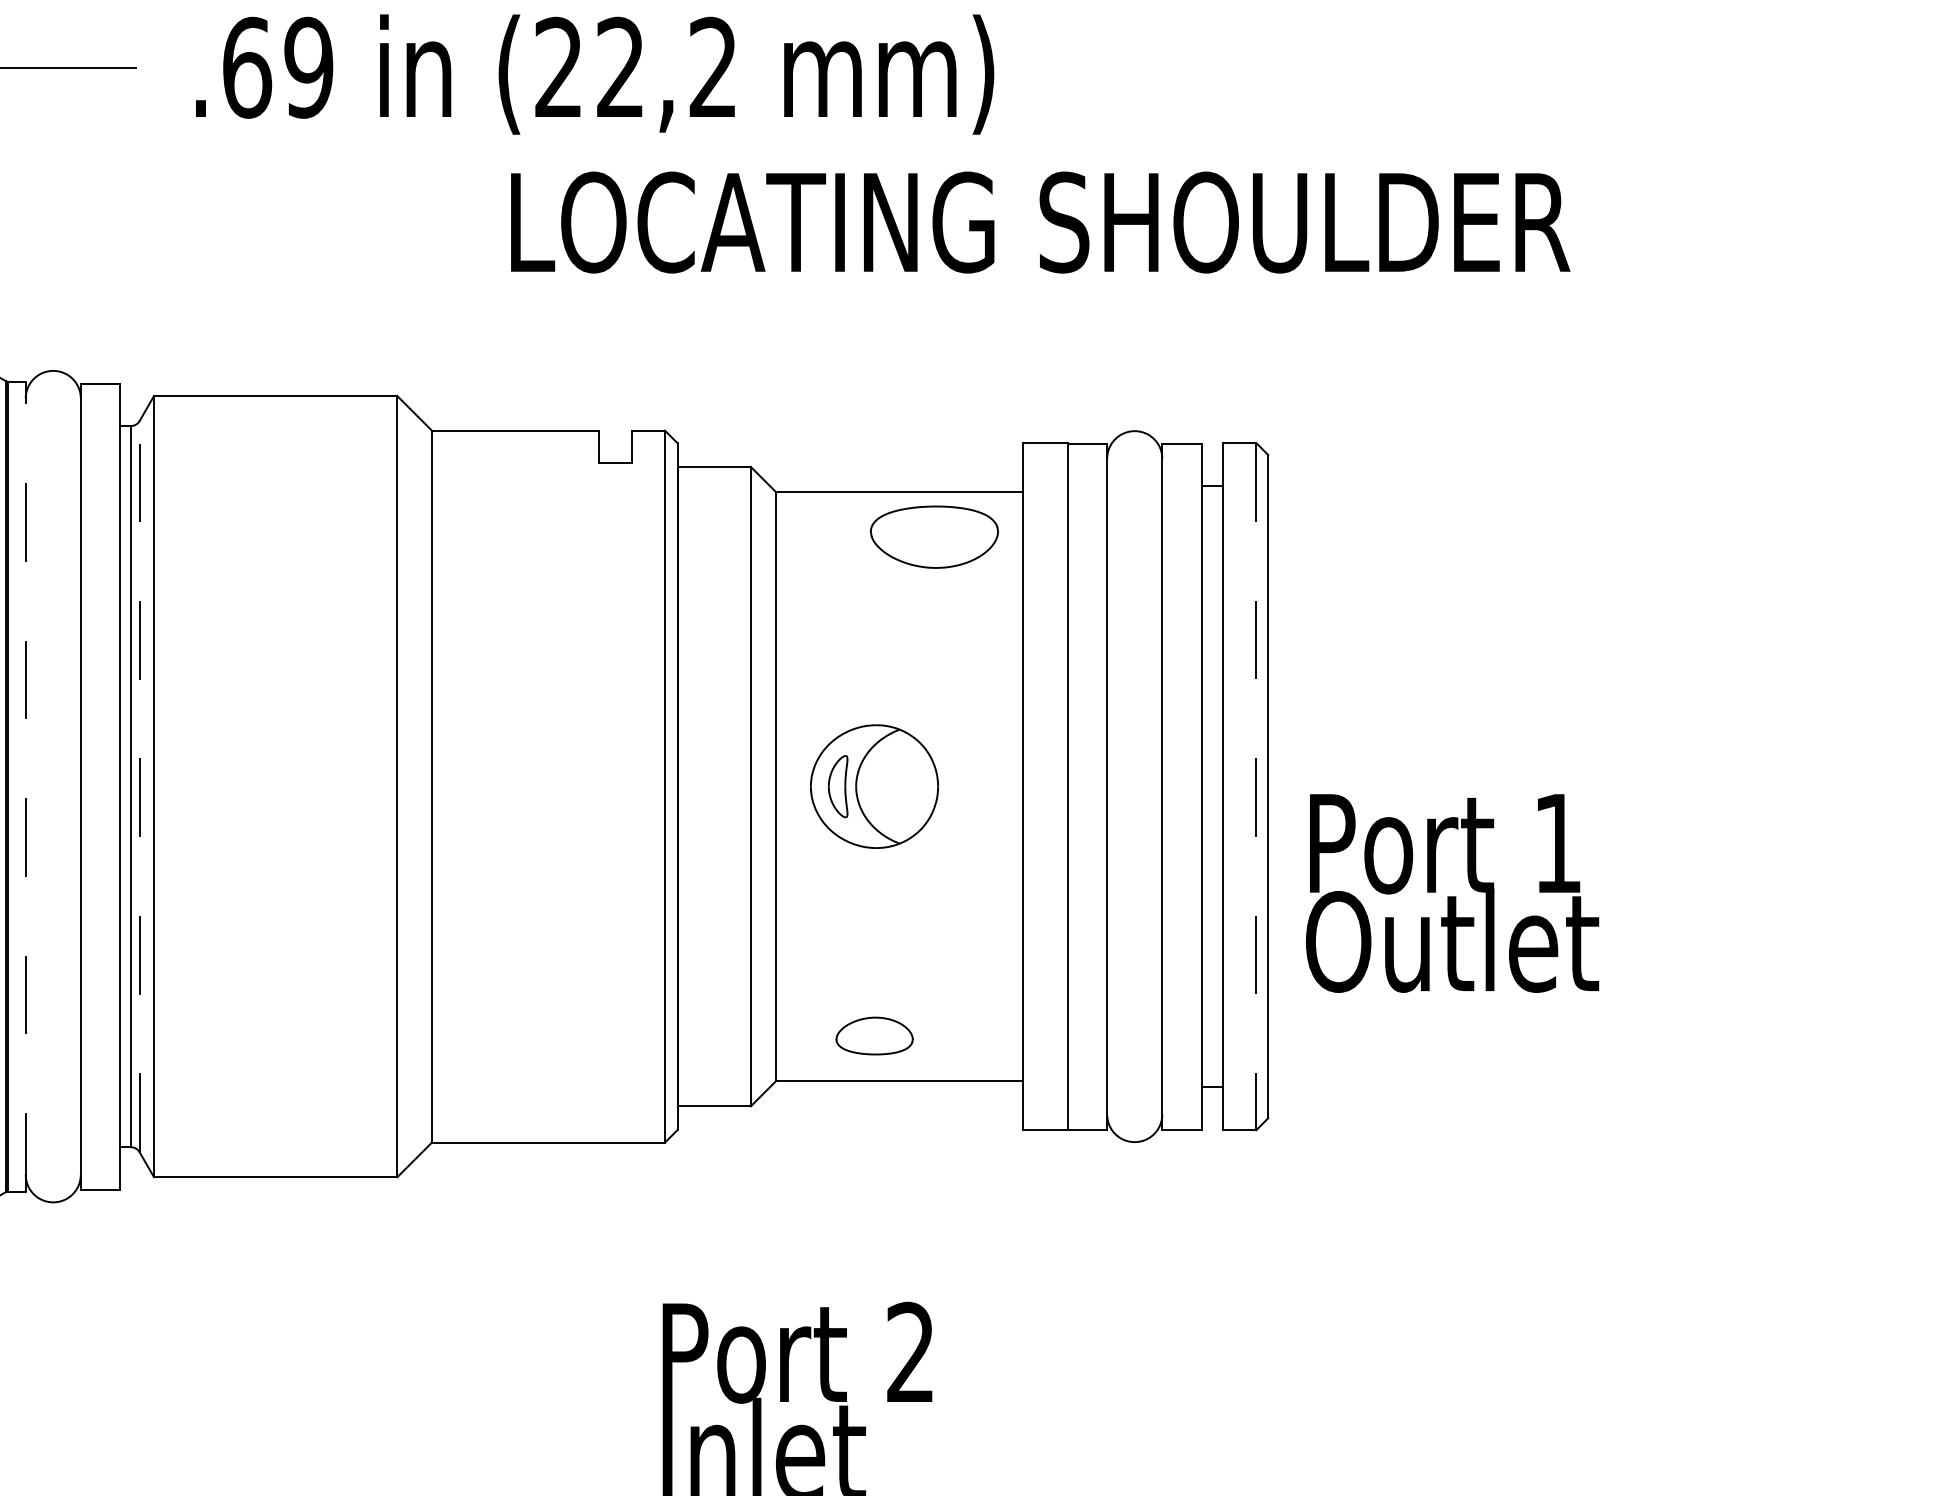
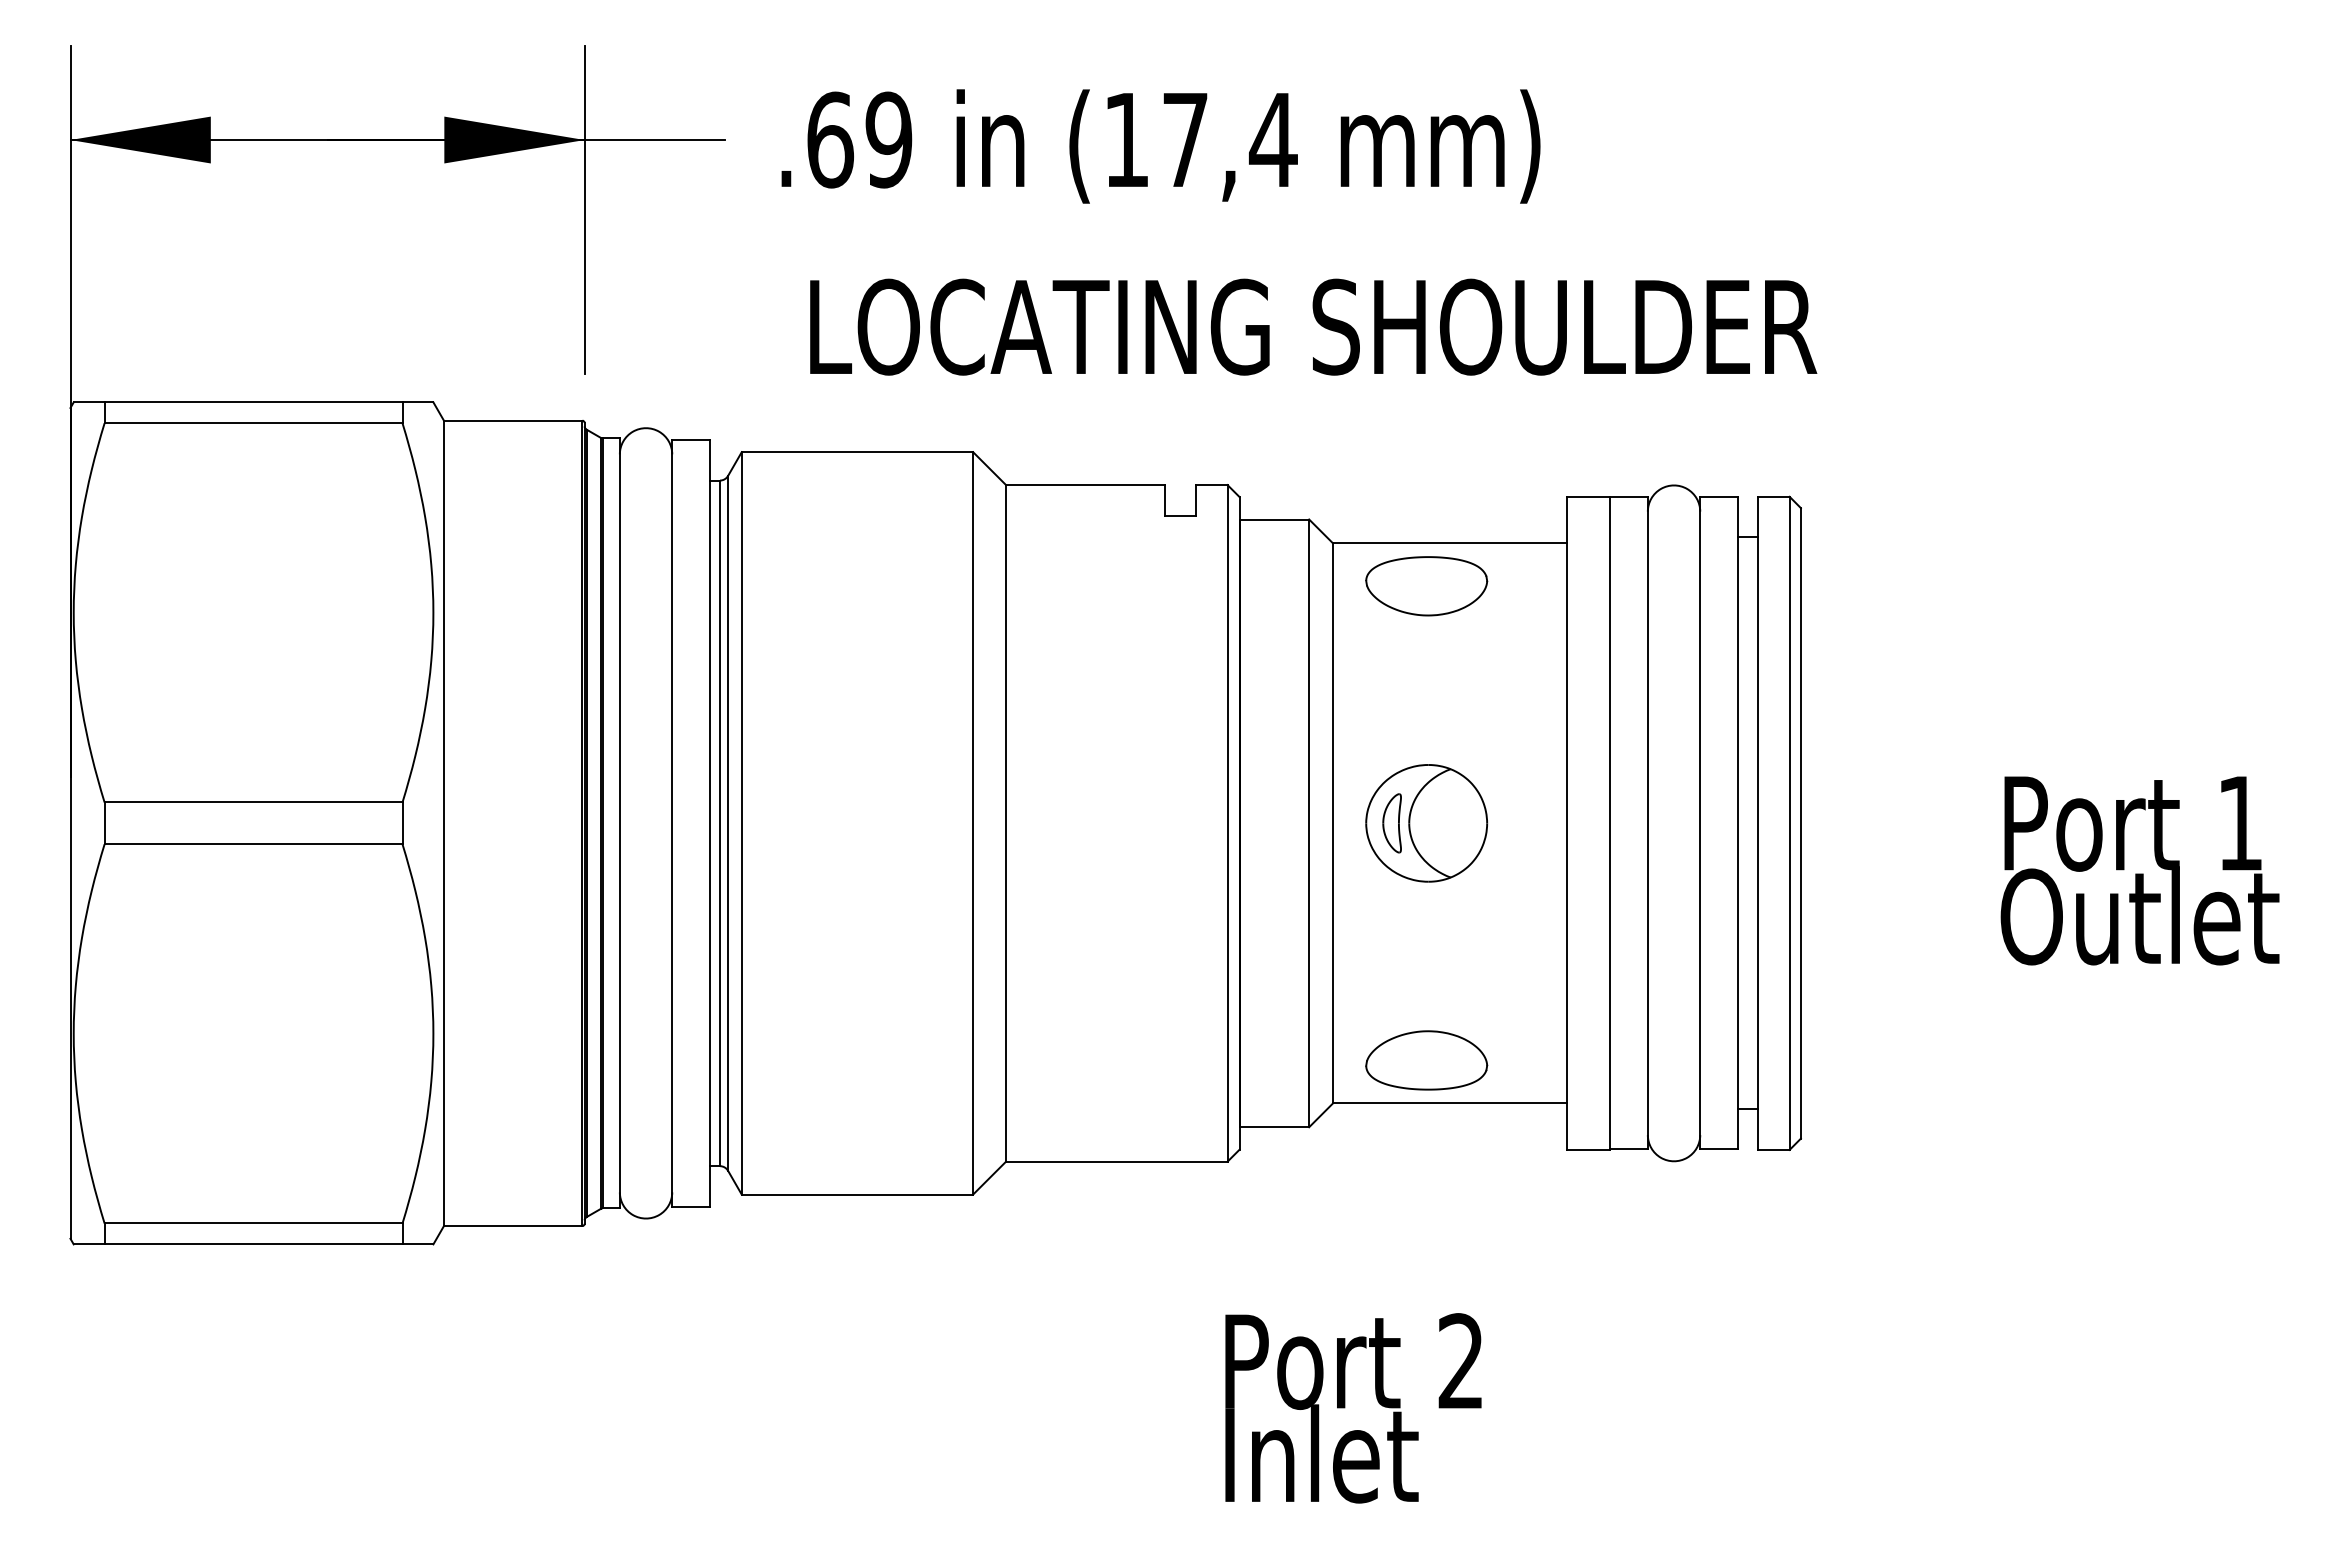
text: (636, 66) -> (1200, 138), (22,2 -> (17,4
text: (1040, 221) -> (1313, 326), moved
part: (934, 537) -> (1426, 586), moved
line: (25, 785) -> (619, 822), dashed -> solid
line: (140, 785) -> (728, 822), dashed -> solid
line: (1256, 786) -> (1789, 823), dashed -> solid
text: (1451, 893) -> (2139, 870), moved
part: (874, 1036) -> (1426, 1060), size x1.67

